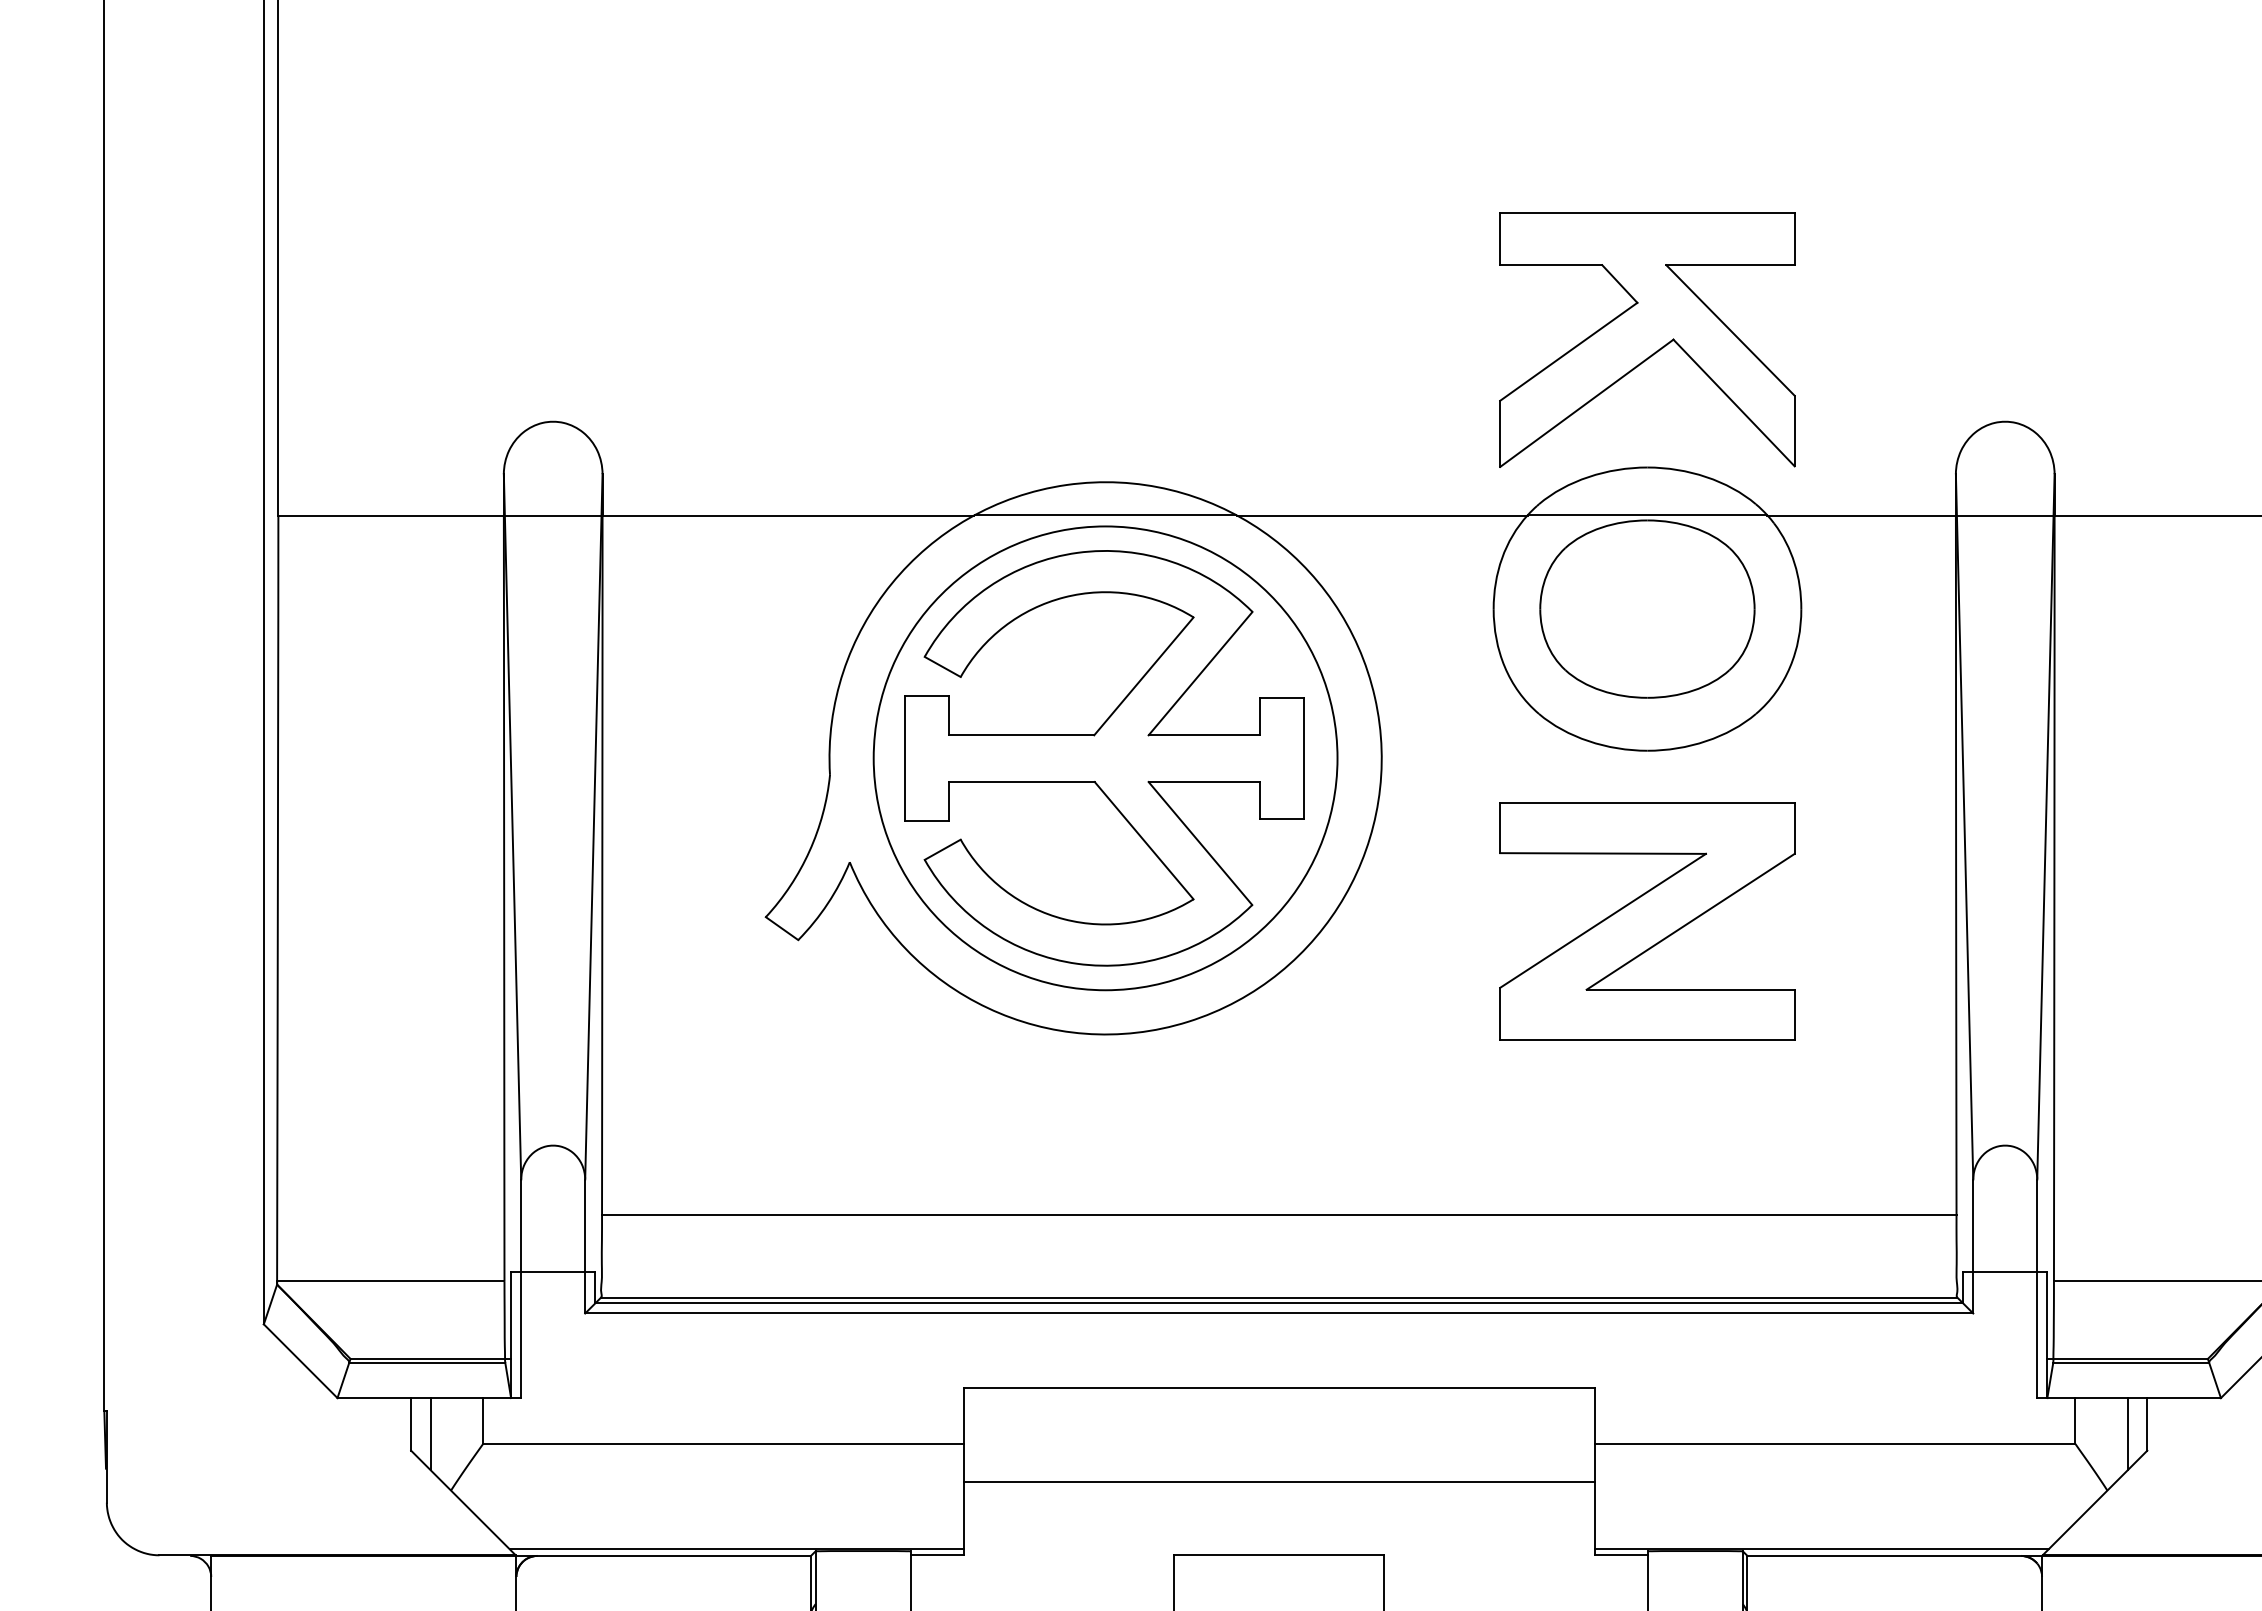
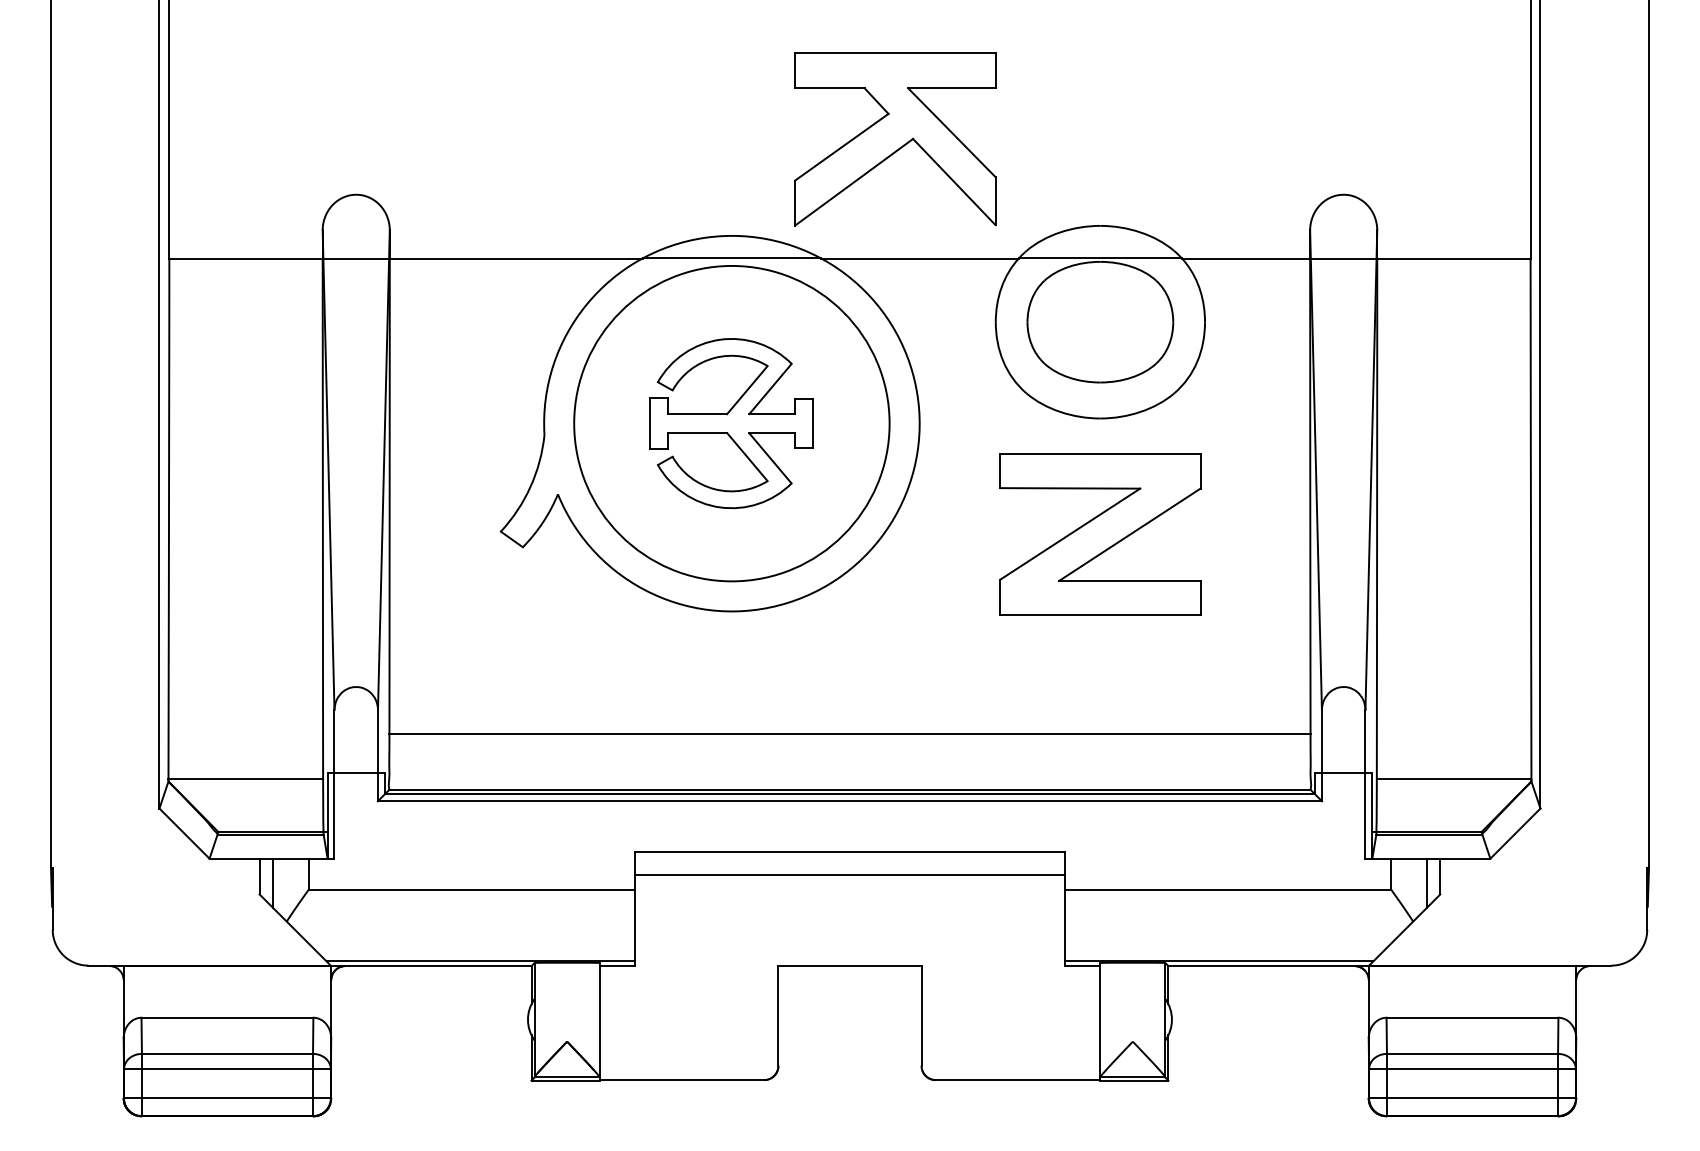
part: (1647, 340) -> (895, 139), moved
part: (1105, 758) -> (731, 423), size x0.6
line: (1278, 1481) -> (849, 874), moved

